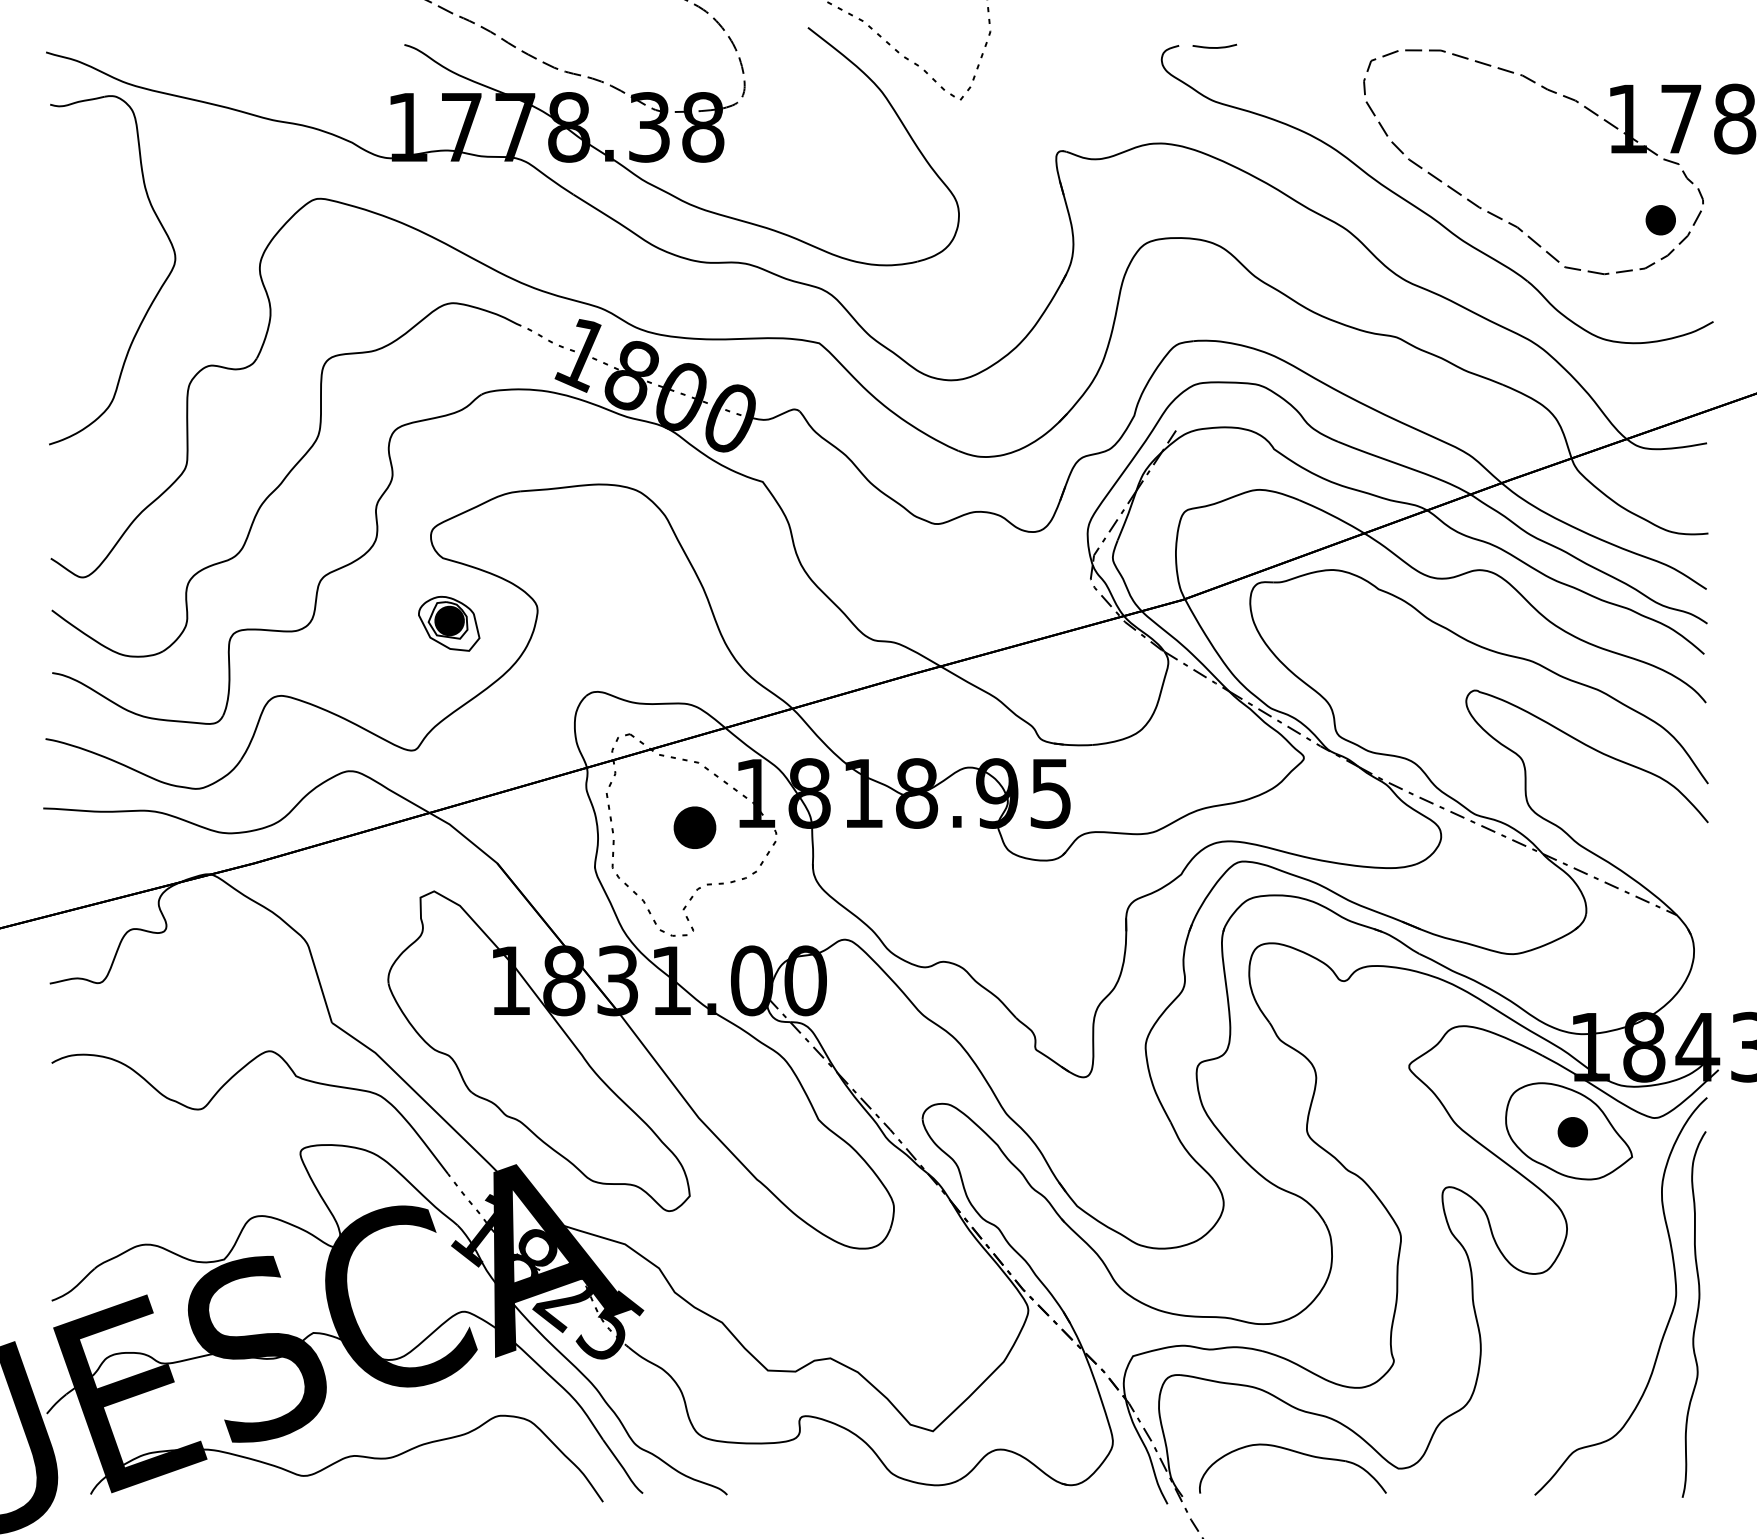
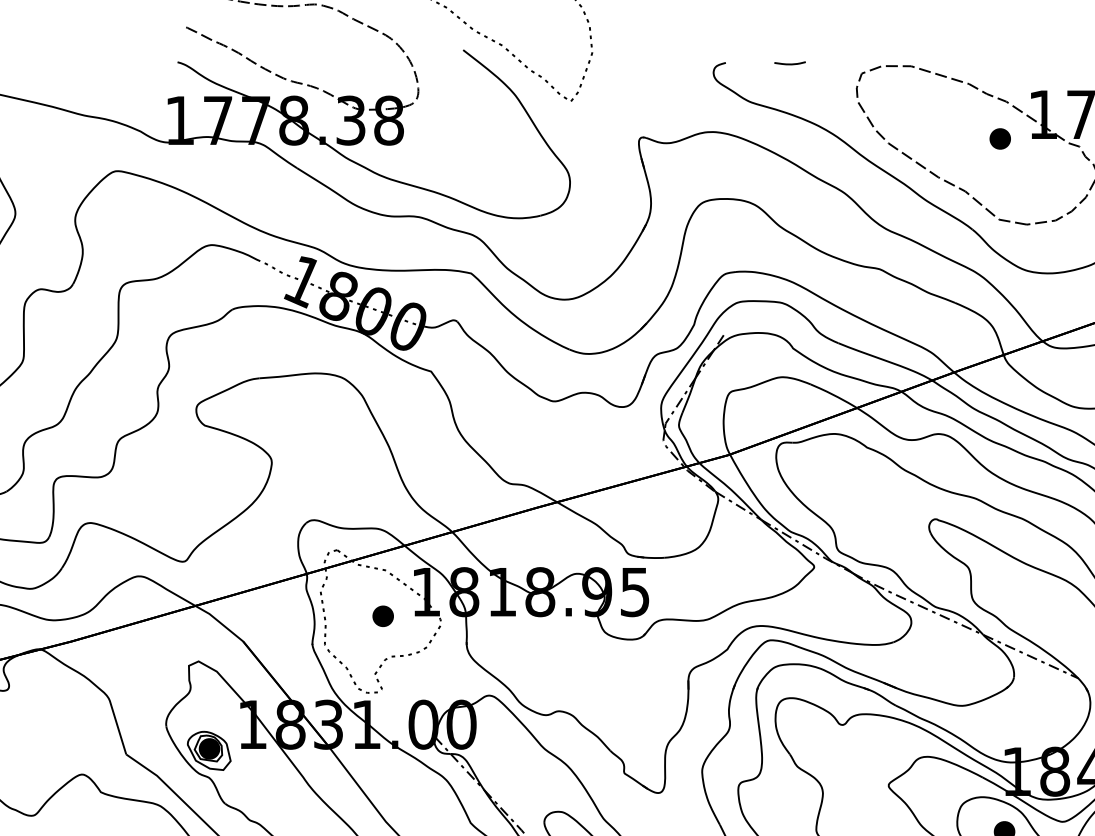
curve: (1214, 47) -> (789, 64), moved
part: (1660, 220) -> (1000, 139), moved
part: (449, 623) -> (209, 750), moved
part: (694, 827) -> (382, 616), size x0.71

